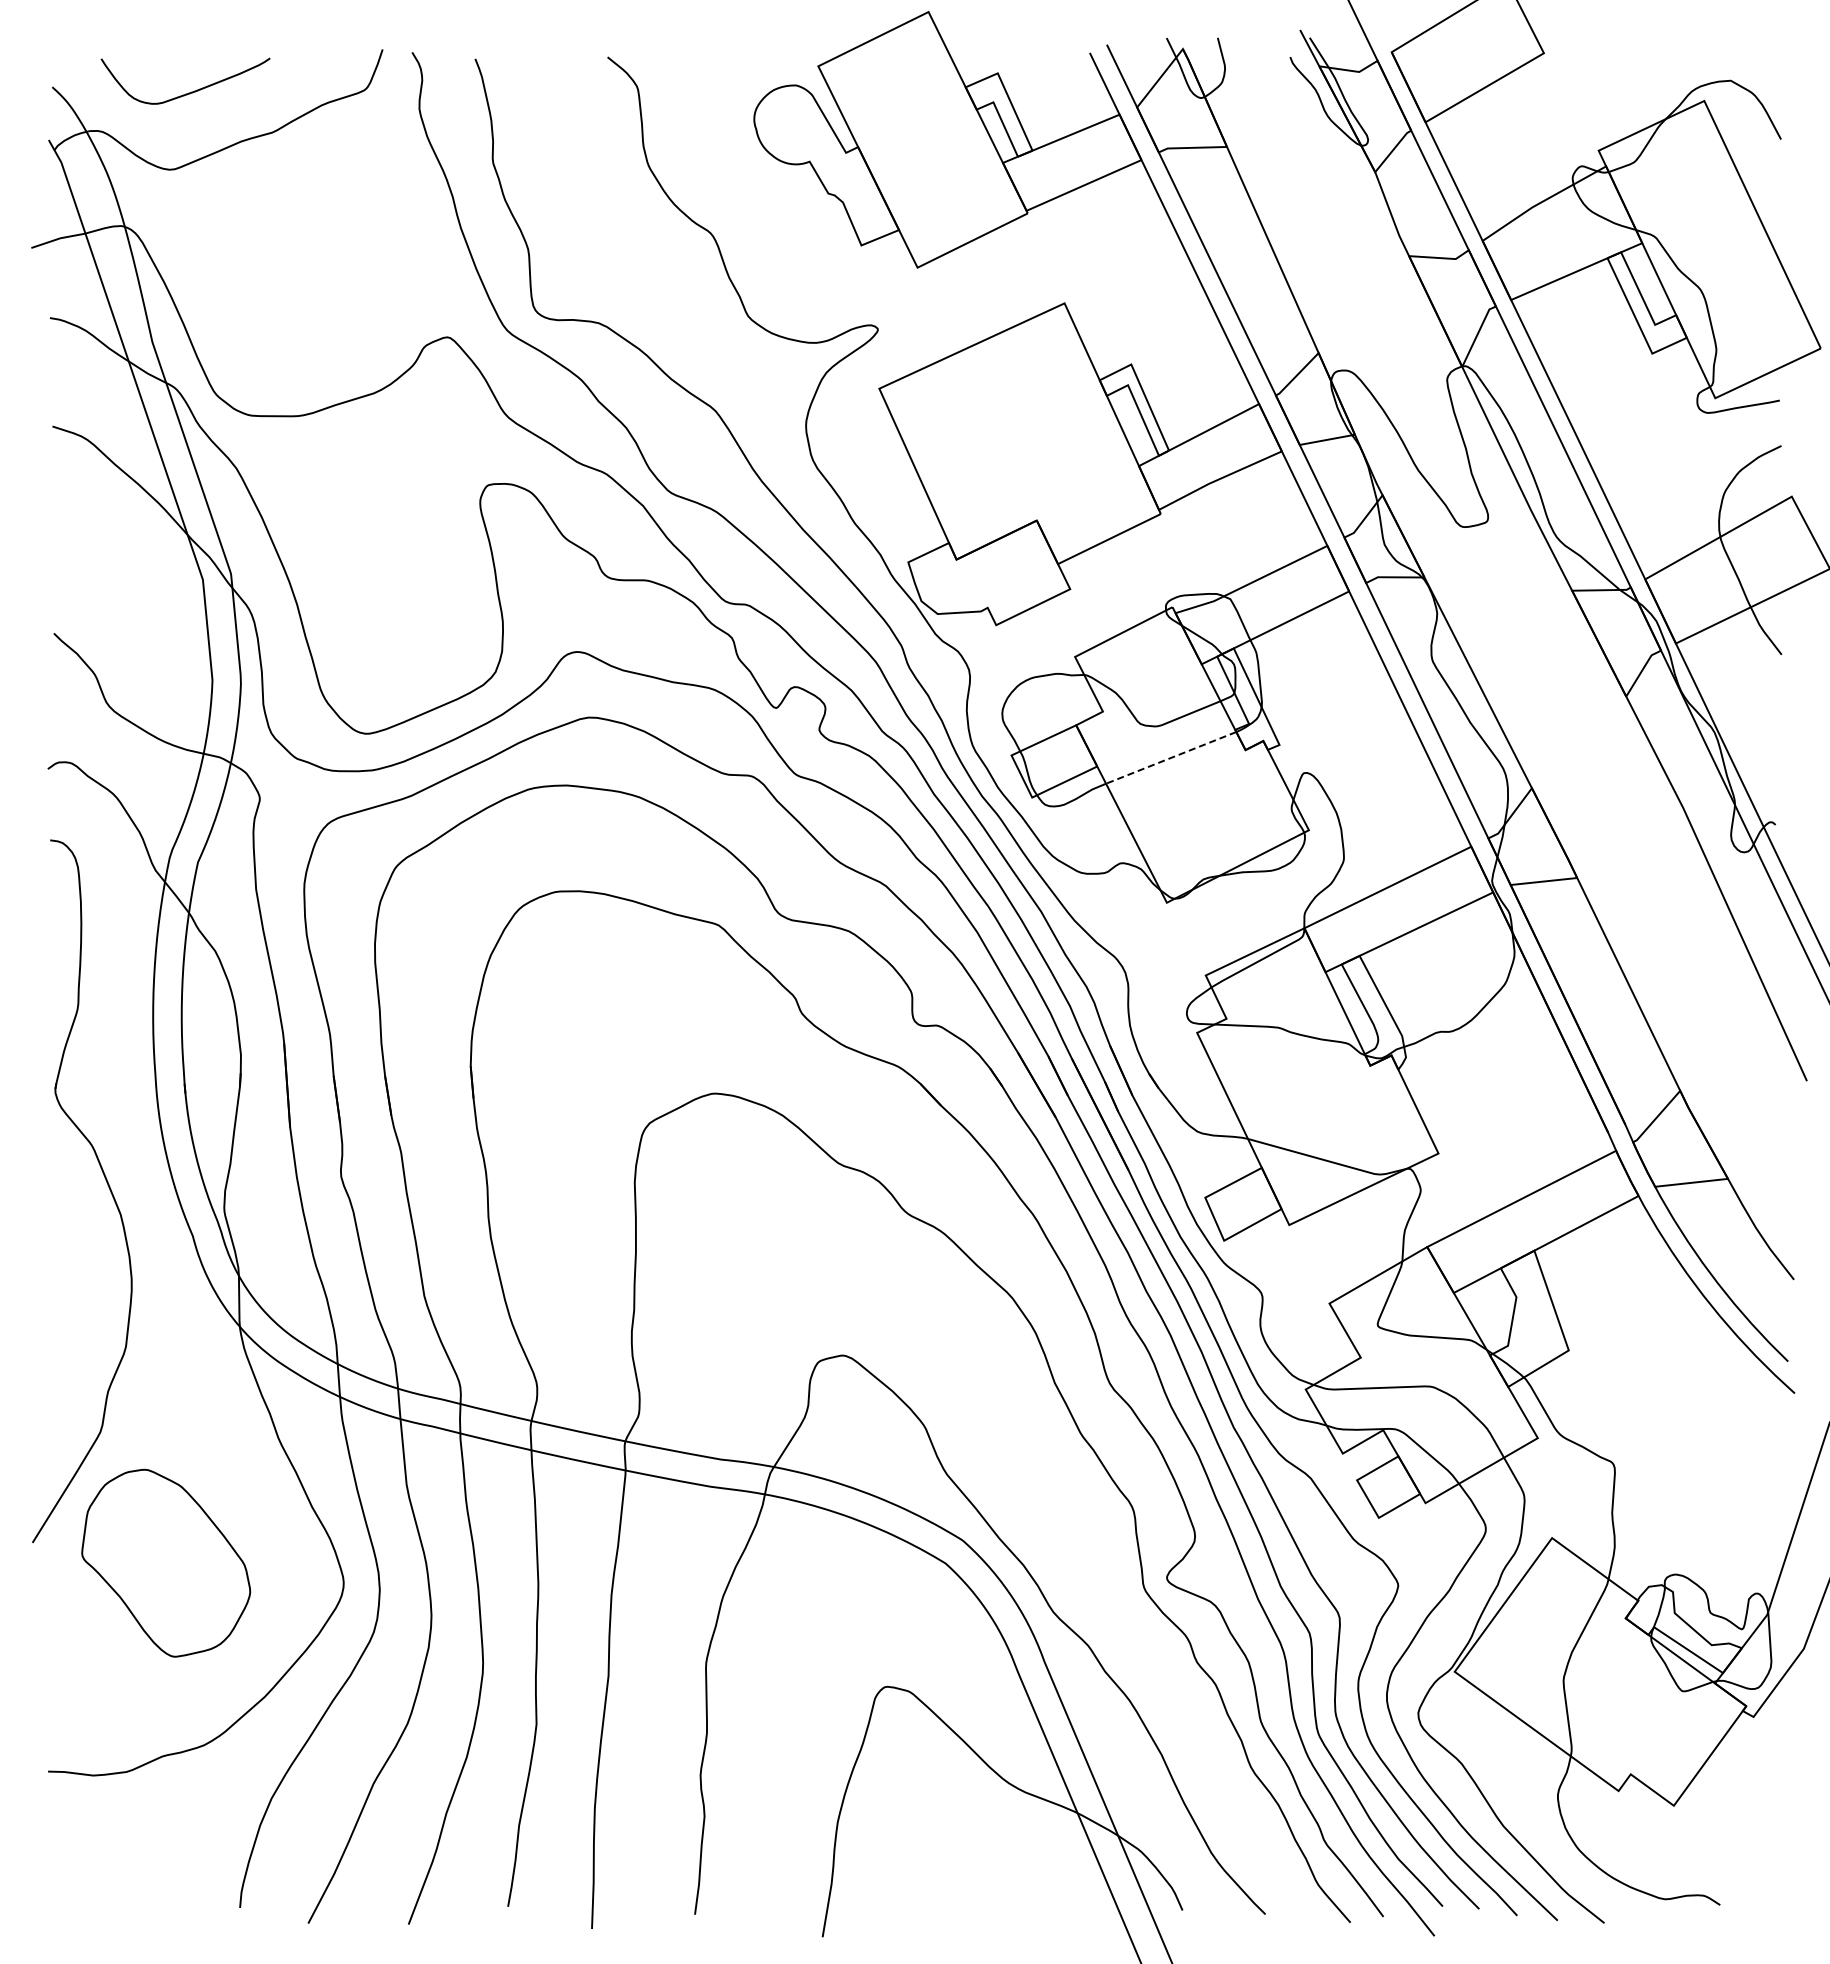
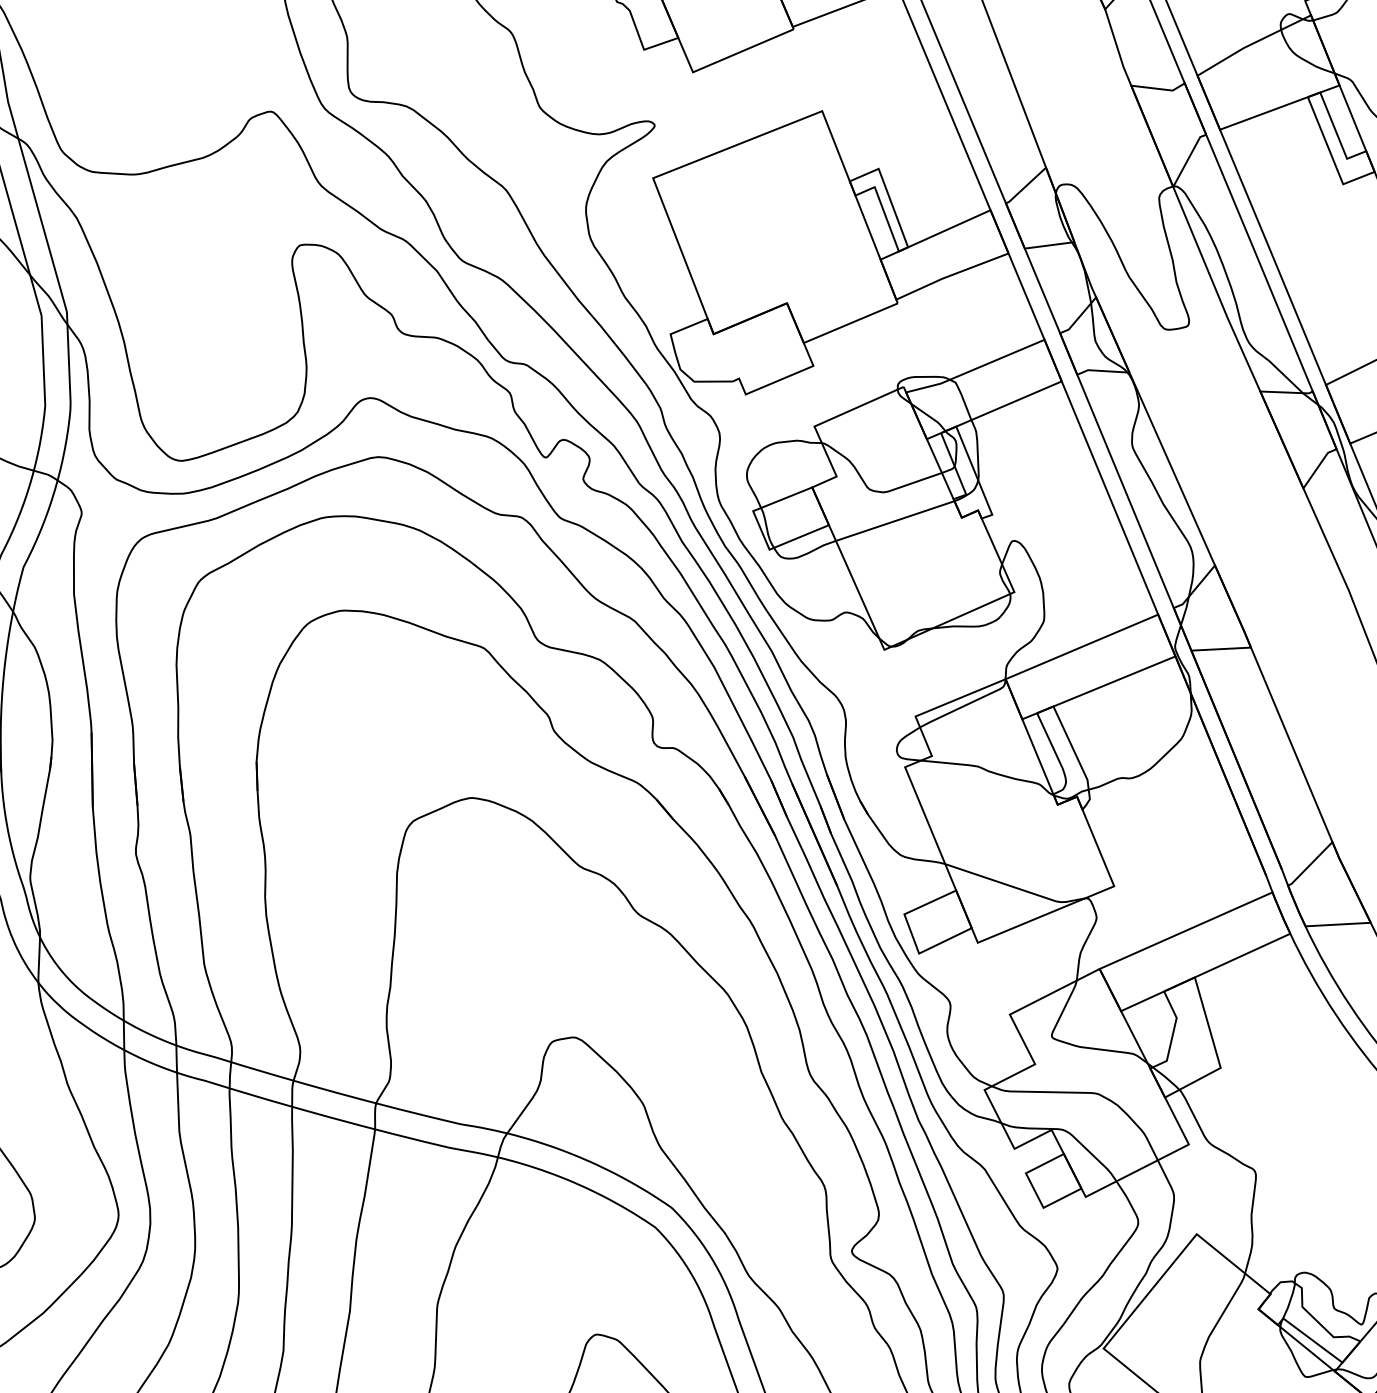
line: (1170, 758) -> (894, 521), dashed -> solid

